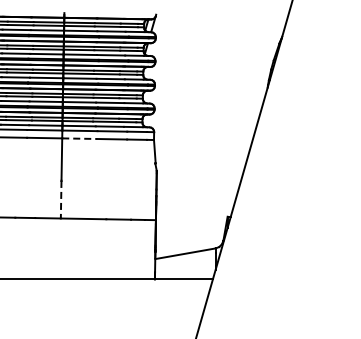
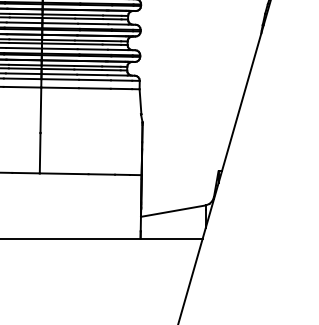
line: (79, 138) -> (59, 87), dashed -> solid
line: (61, 199) -> (40, 153), dashed -> solid

